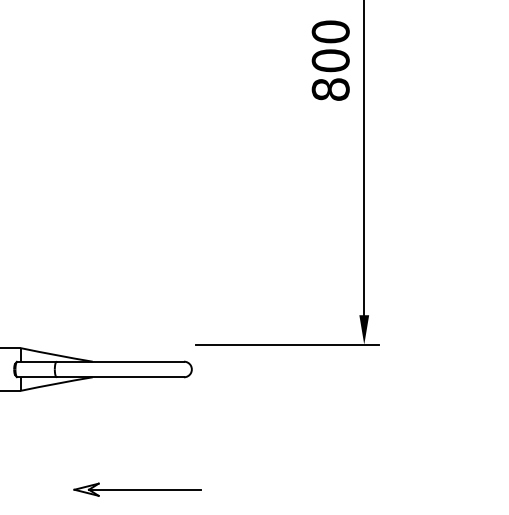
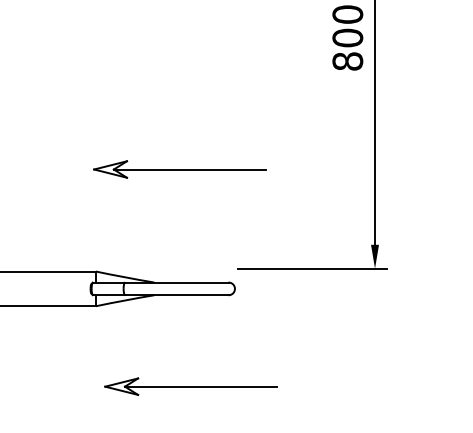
part: (123, 222) -> (179, 169), added
part: (137, 489) -> (190, 386), size x1.67

